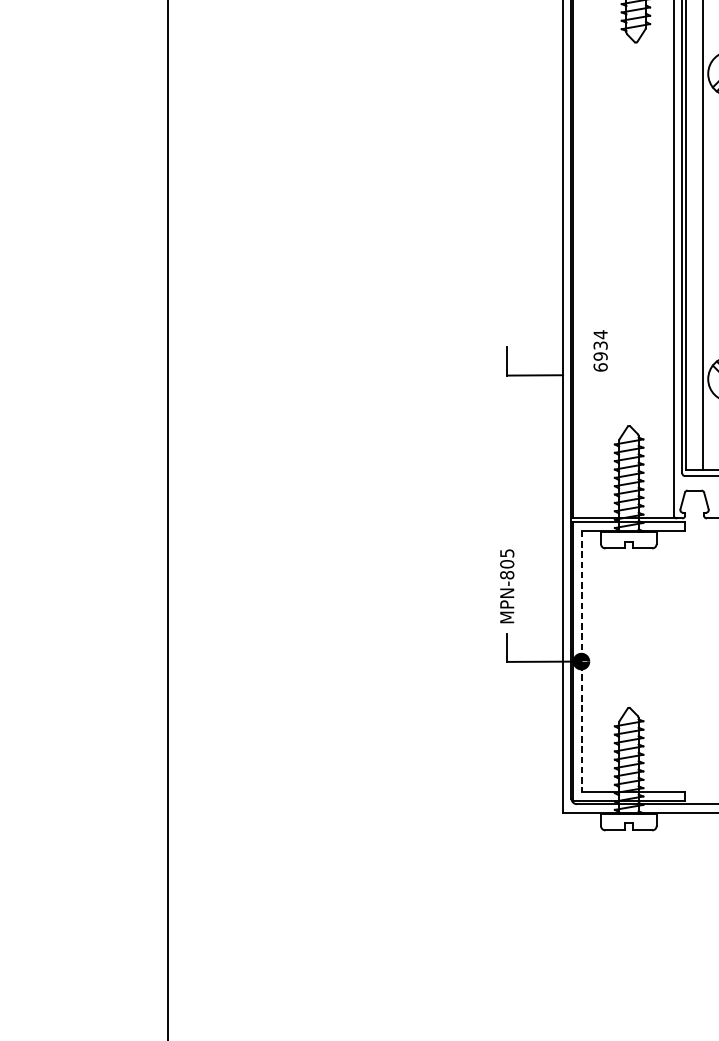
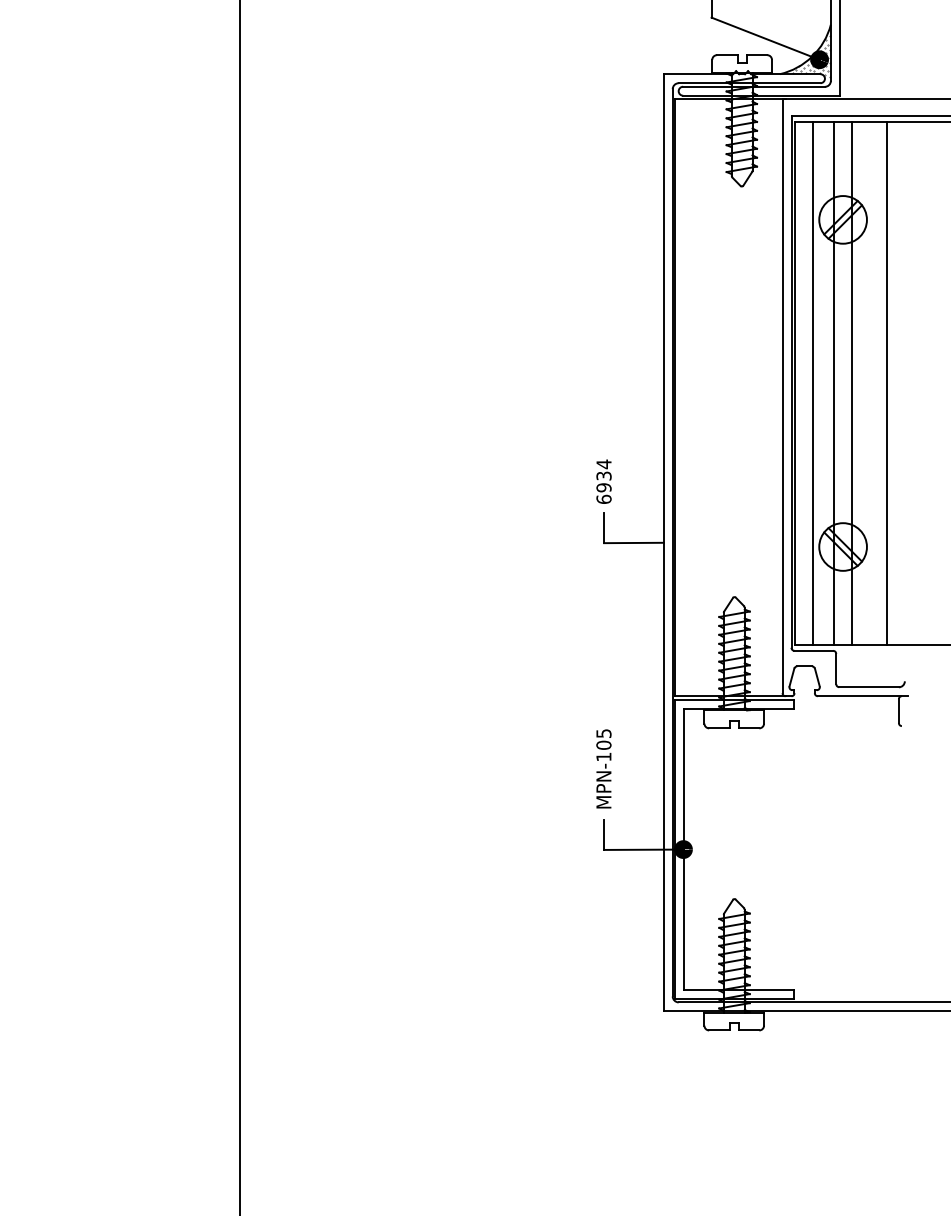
text: (600, 350) -> (603, 481), moved
text: (506, 574) -> (603, 756), MPN-805 -> MPN-105
line: (581, 662) -> (683, 850), dashed -> solid

